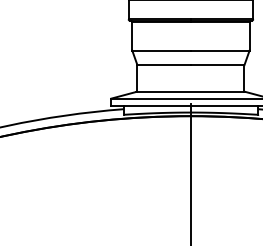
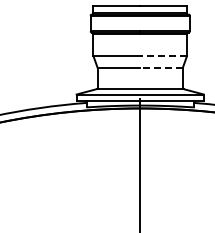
line: (220, 50) -> (163, 56), solid -> dashed
line: (217, 64) -> (161, 67), solid -> dashed

